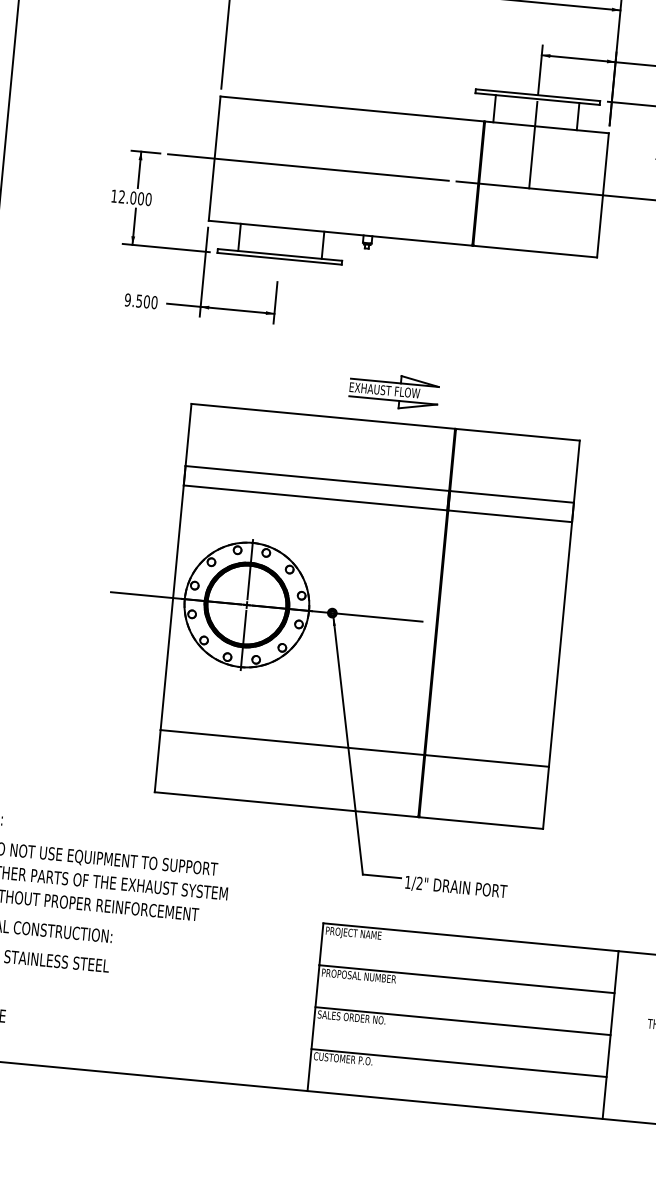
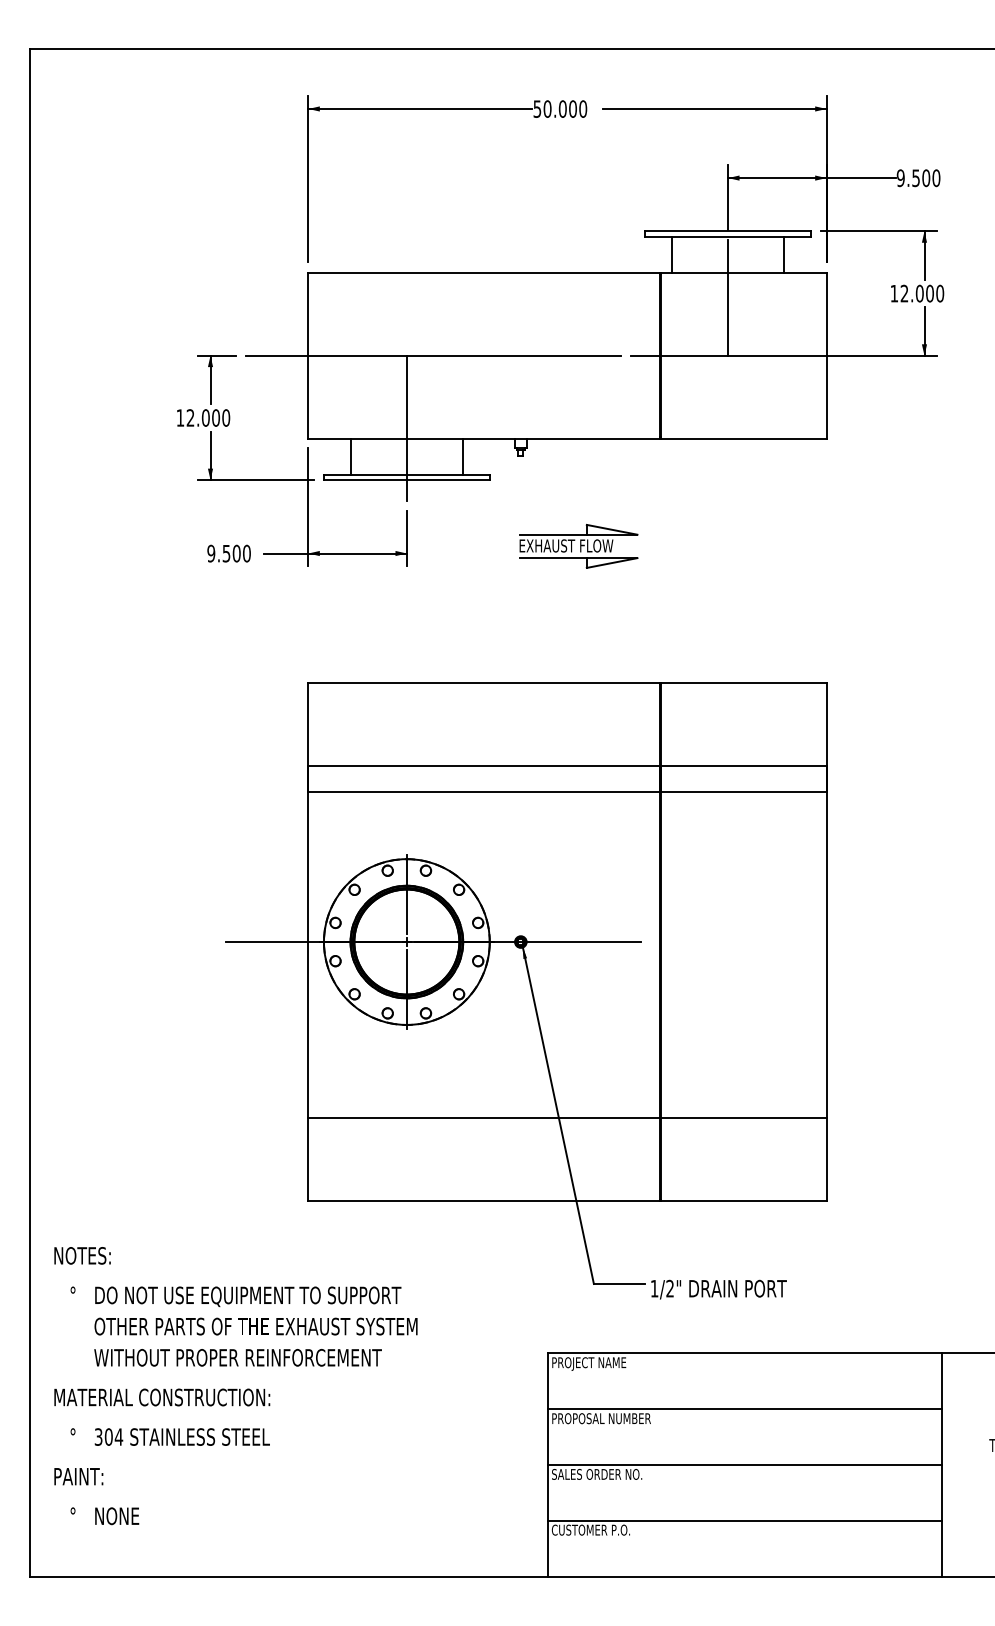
line: (283, 219) -> (406, 427), added
part: (393, 391) -> (578, 546), moved

